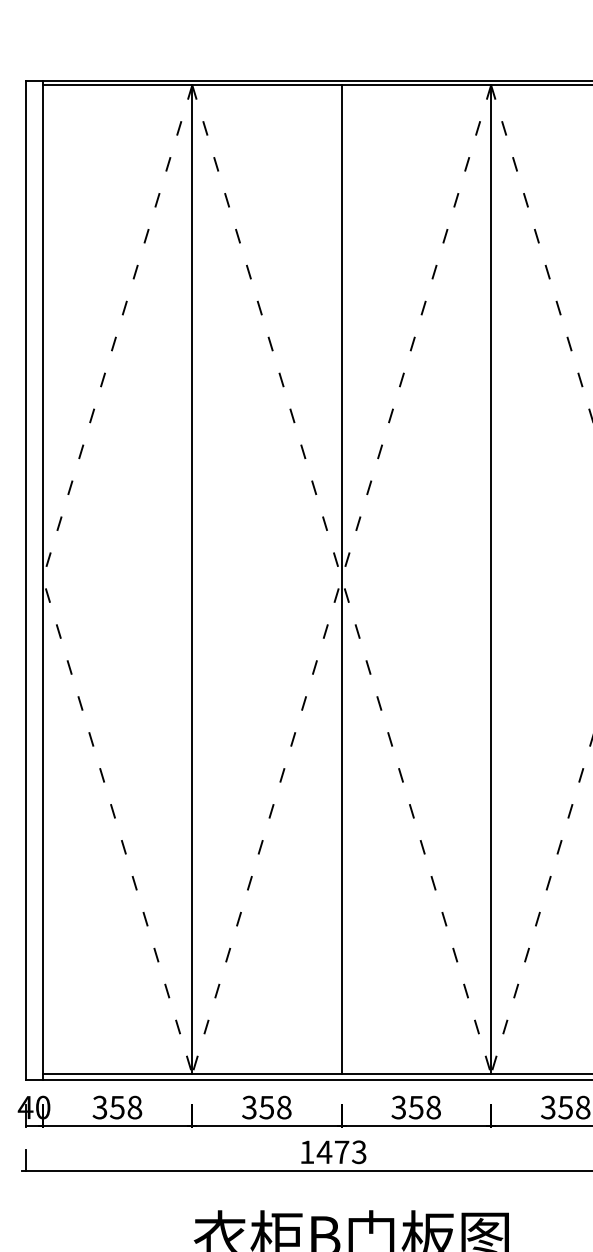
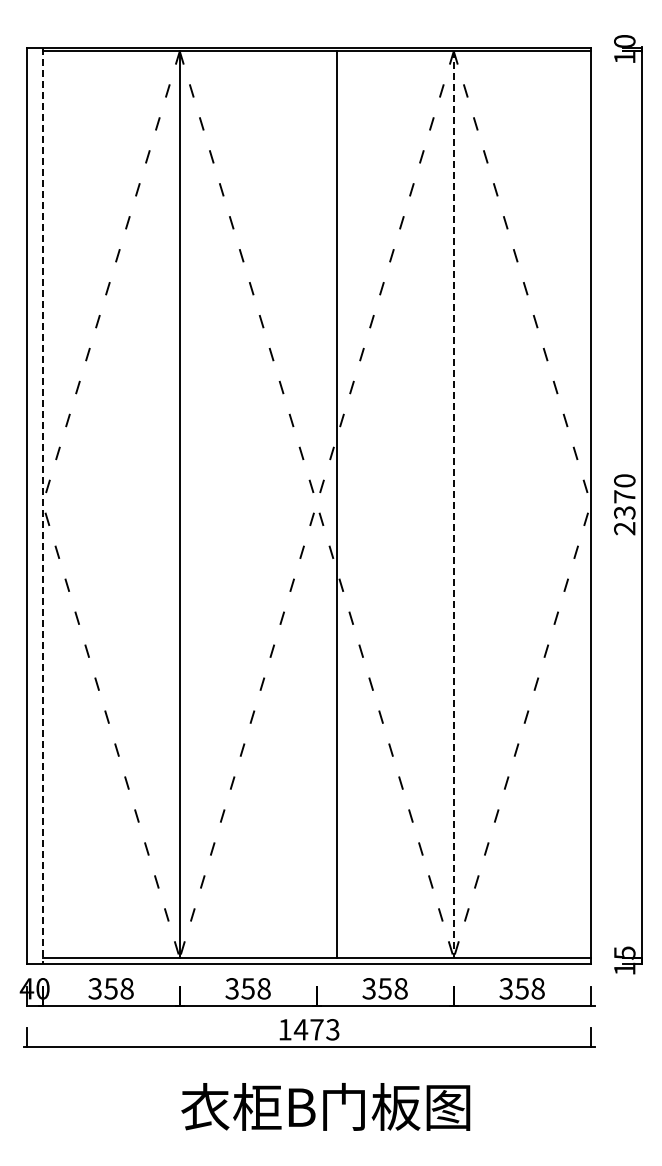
line: (341, 579) -> (336, 504), moved
line: (490, 580) -> (453, 505), solid -> dashed
line: (42, 581) -> (42, 506), solid -> dashed

